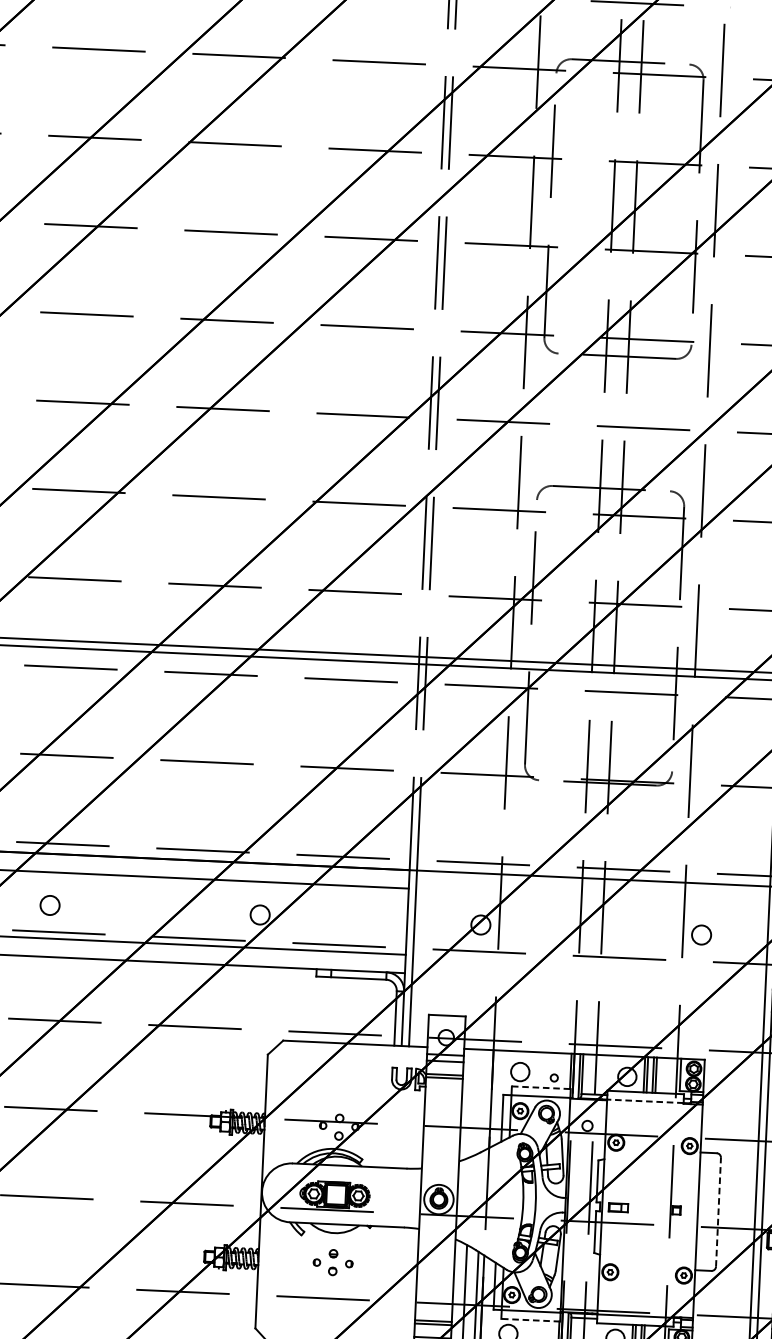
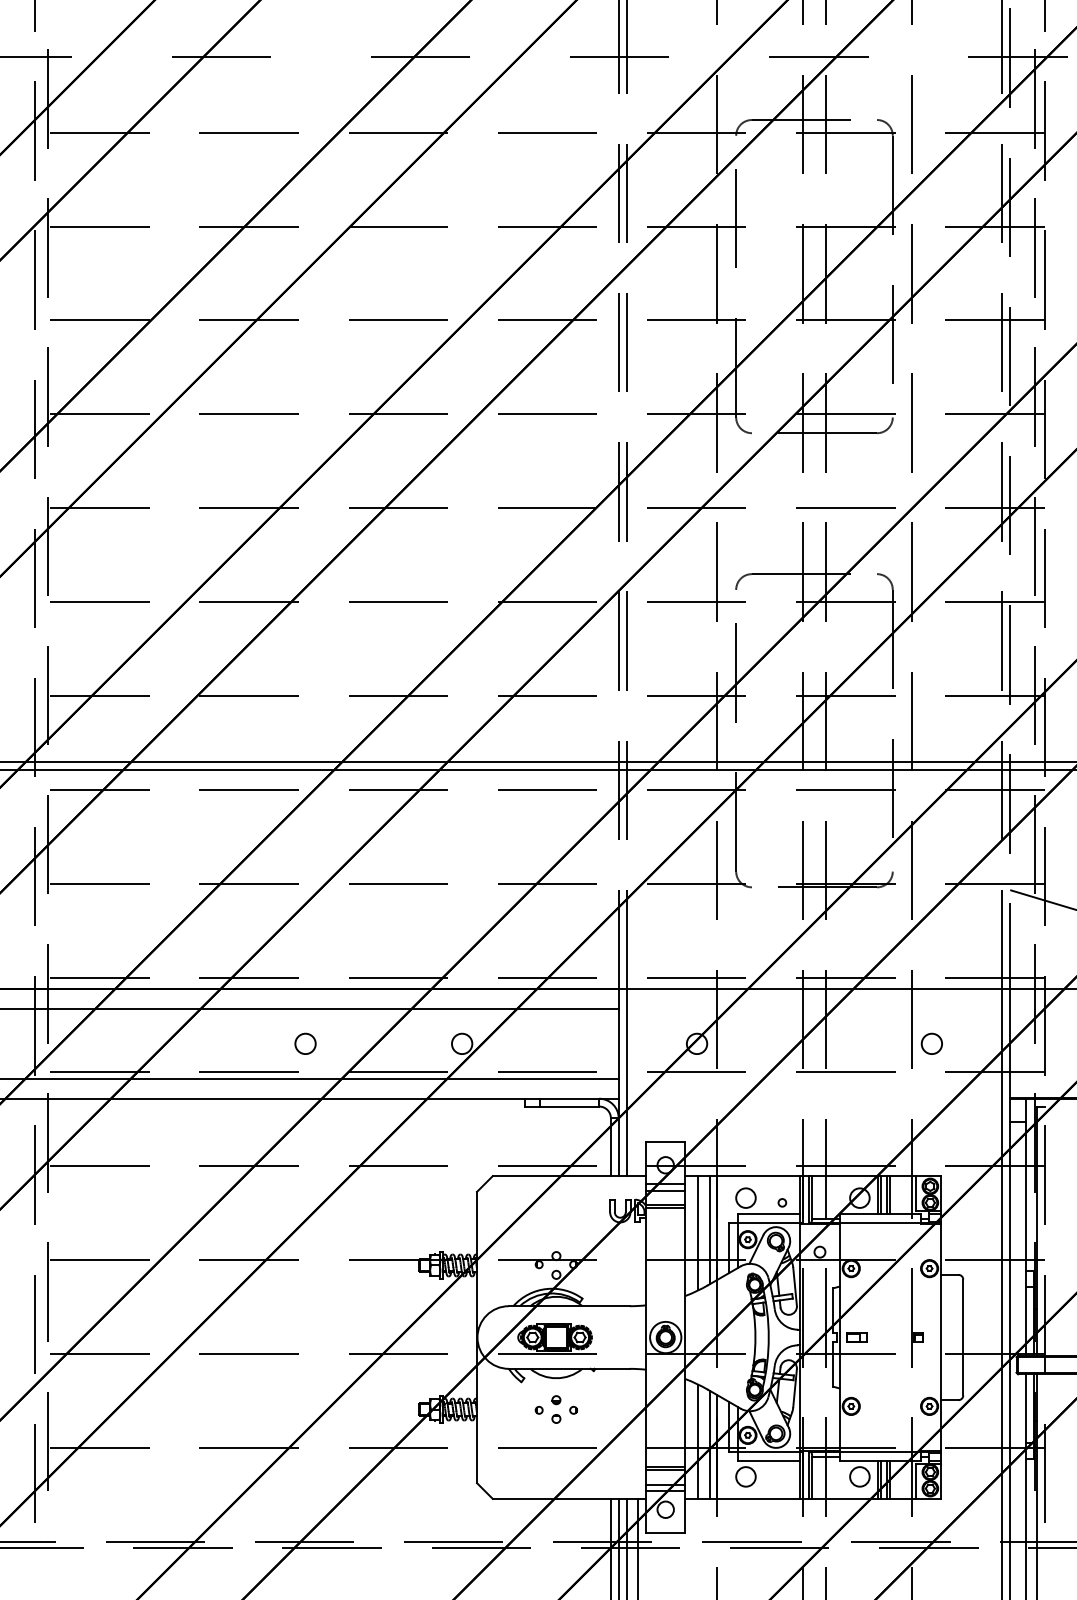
circle: (50, 905) -> (305, 1043), moved
line: (541, 1087) -> (769, 1213), dashed -> solid
line: (485, 1099) -> (710, 1229), added
line: (645, 1101) -> (880, 1223), dashed -> solid
line: (473, 1103) -> (697, 1233), added
line: (718, 1212) -> (963, 1337), dashed -> solid
line: (530, 1320) -> (768, 1461), dashed -> solid

